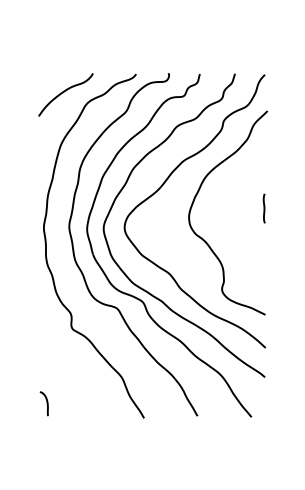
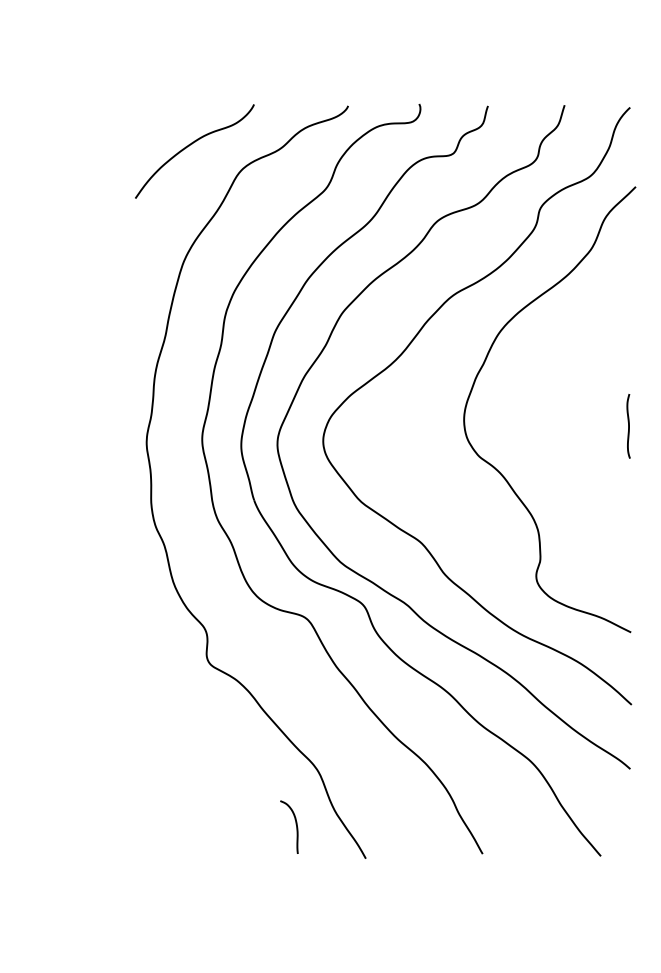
line: (263, 208) -> (626, 426), moved
curve: (46, 403) -> (294, 826), moved

